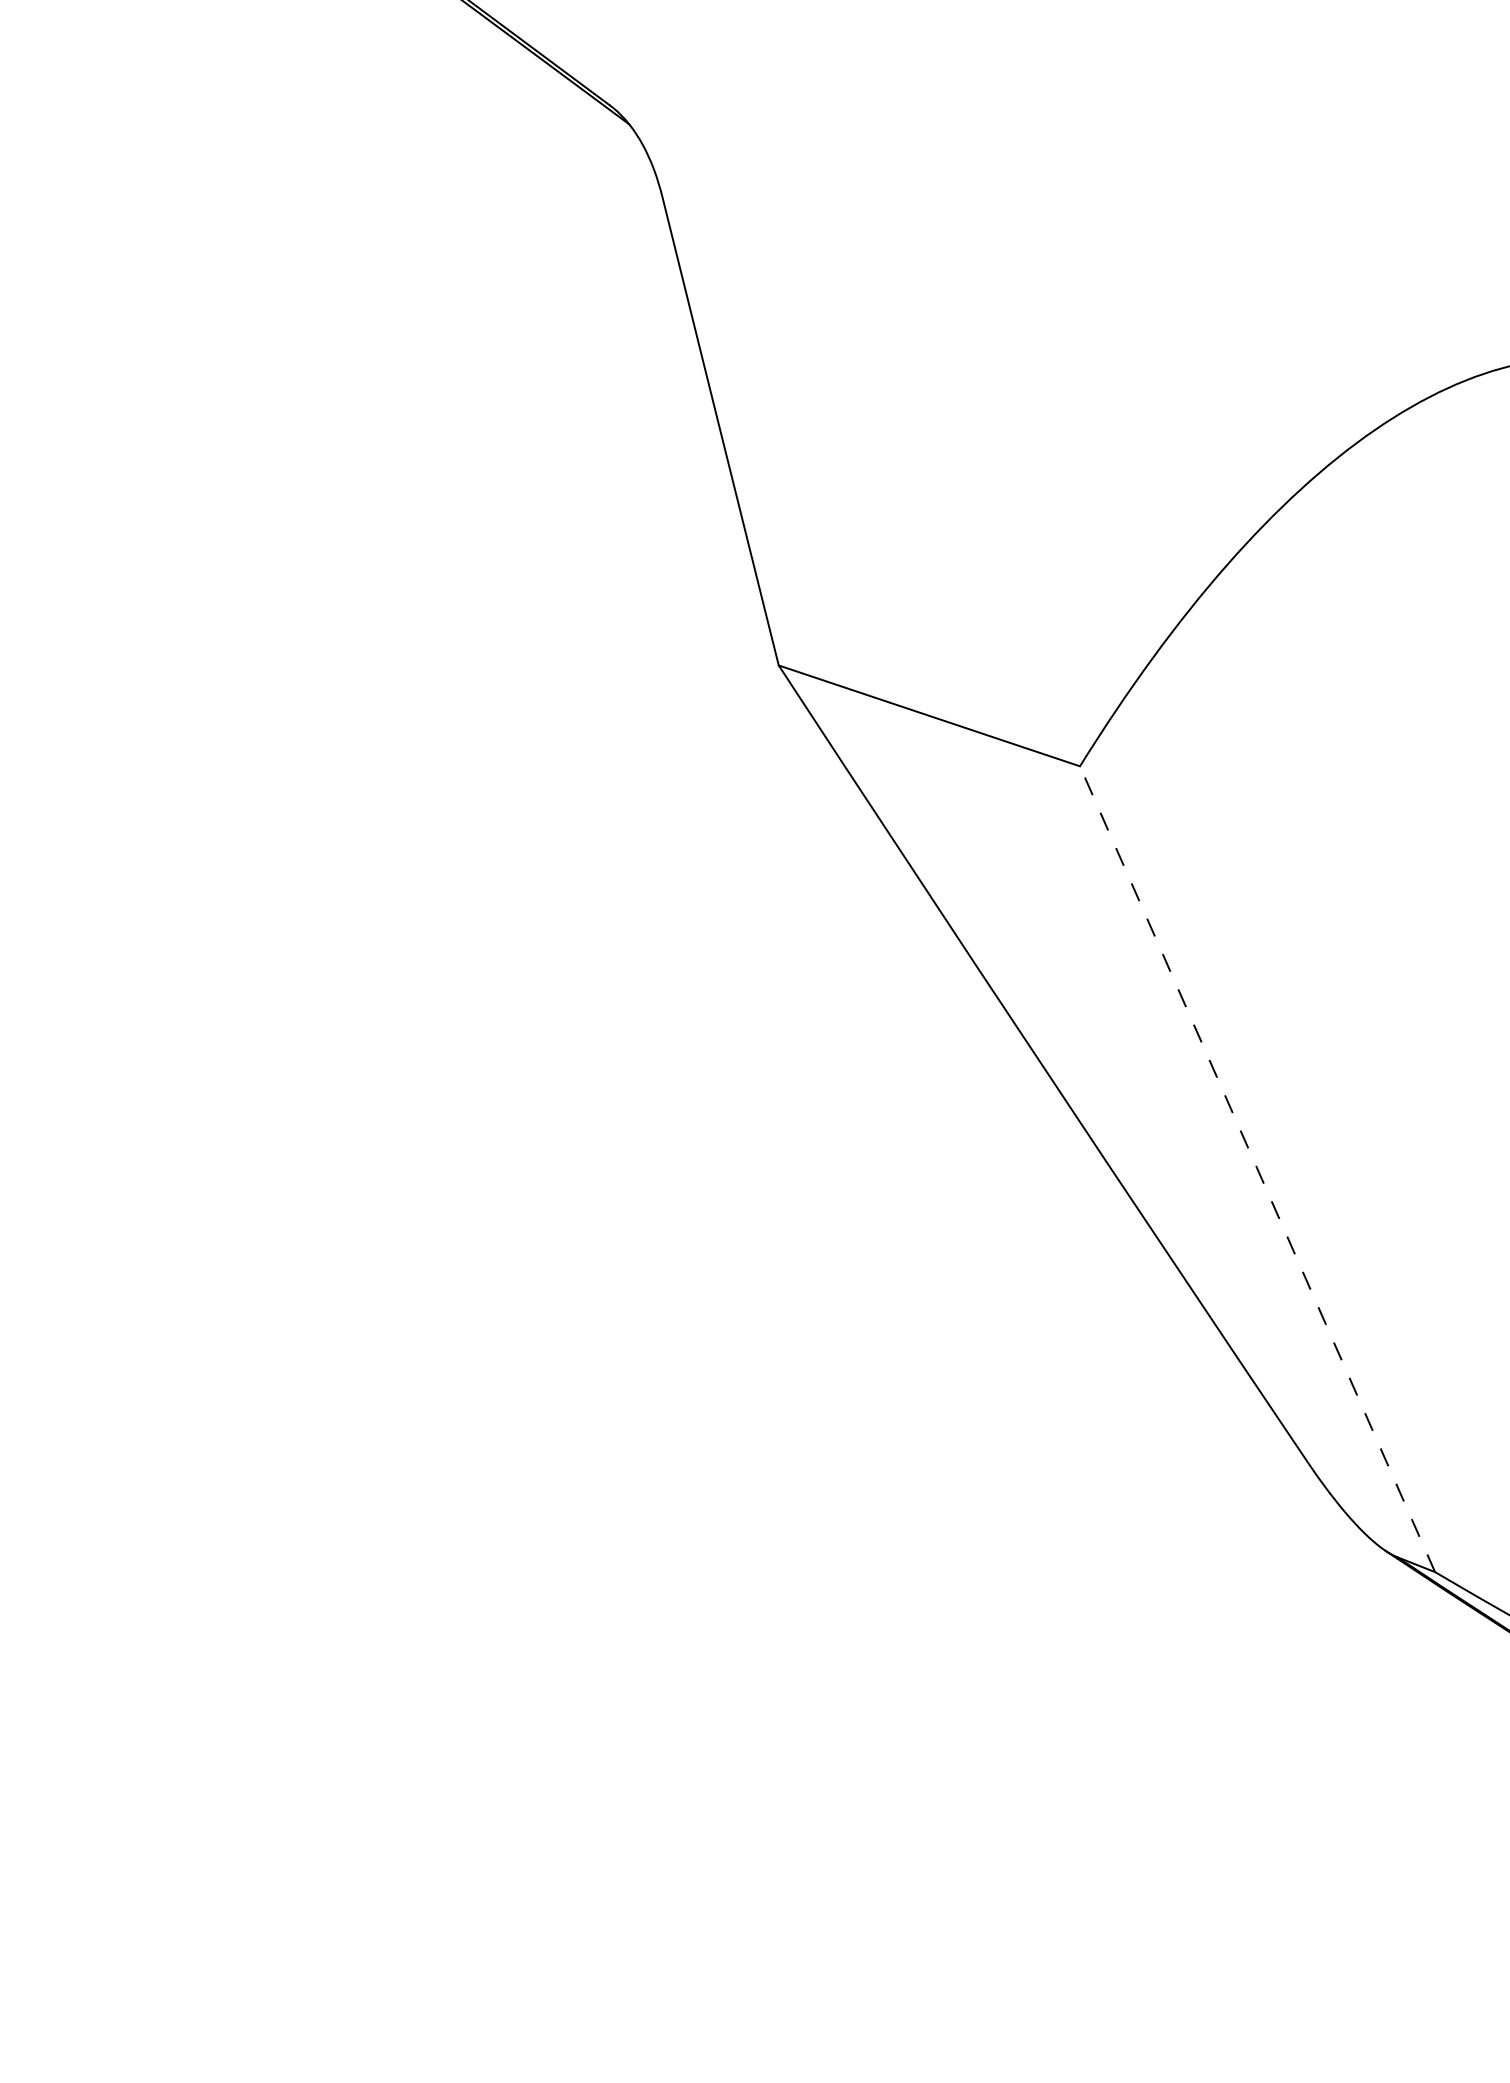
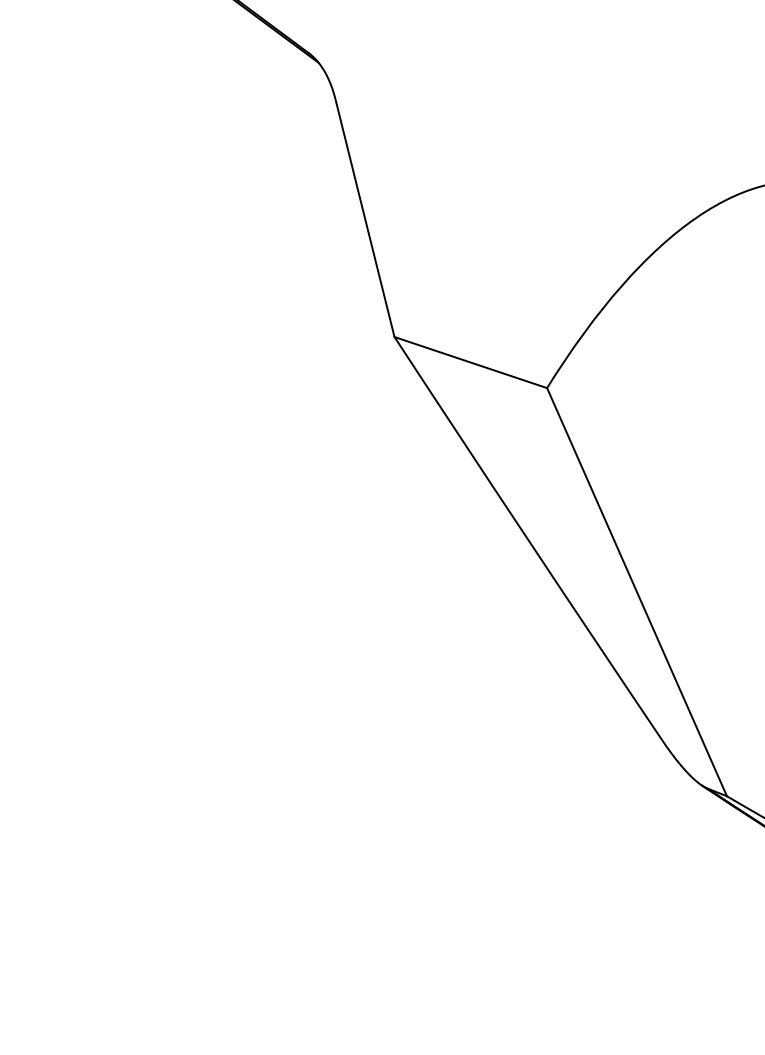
line: (1256, 1167) -> (636, 591), dashed -> solid

